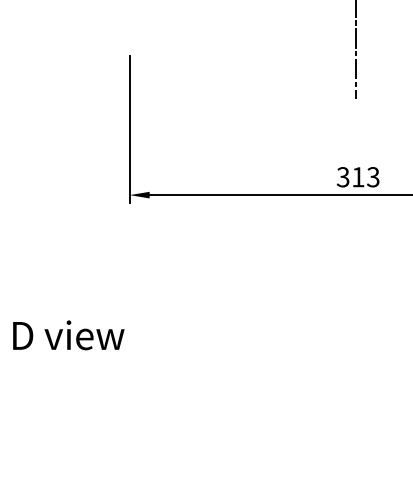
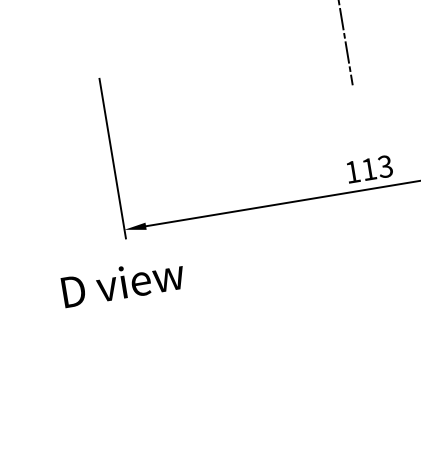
text: (342, 177) -> (352, 172), 313 -> 113
text: (68, 335) -> (122, 282), moved

